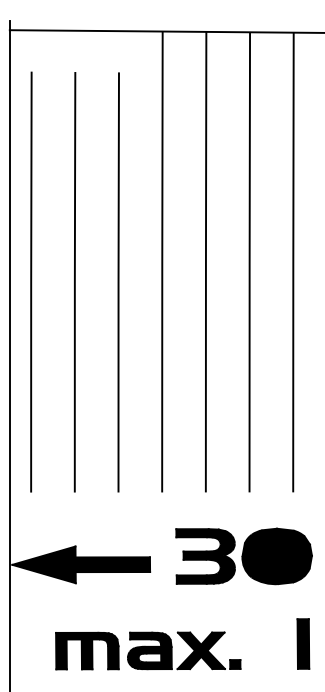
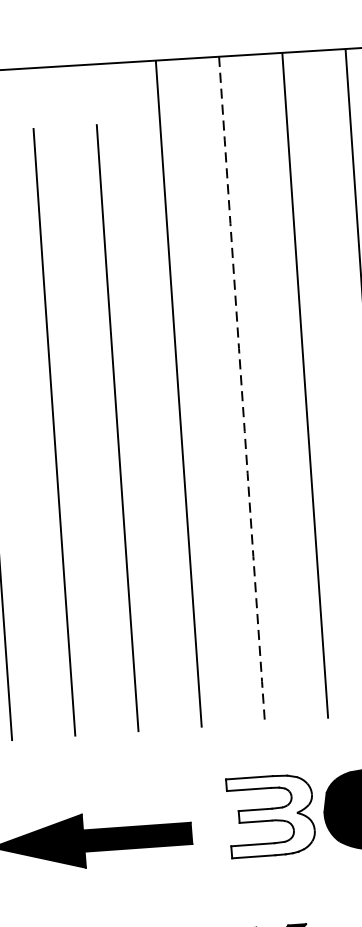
arc: (205, 262) -> (241, 390), solid -> dashed
fill: (205, 556) -> (270, 815), removed

